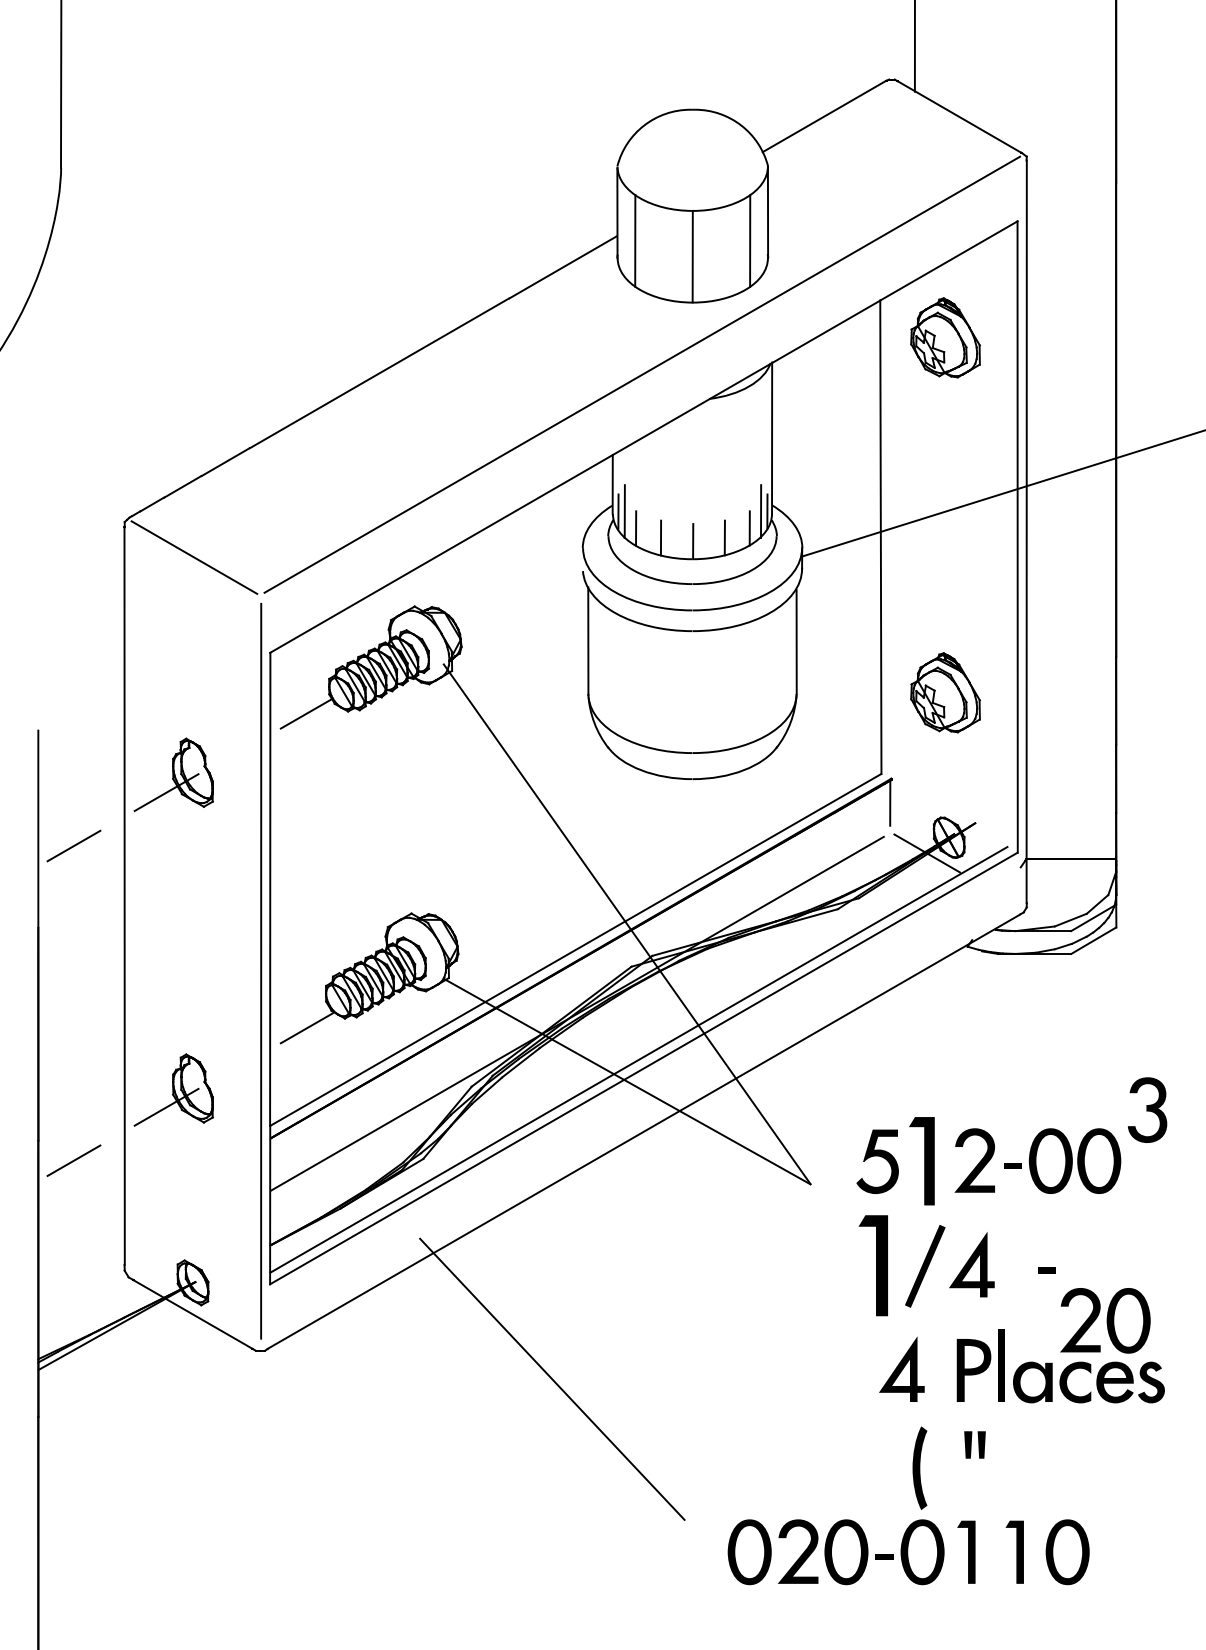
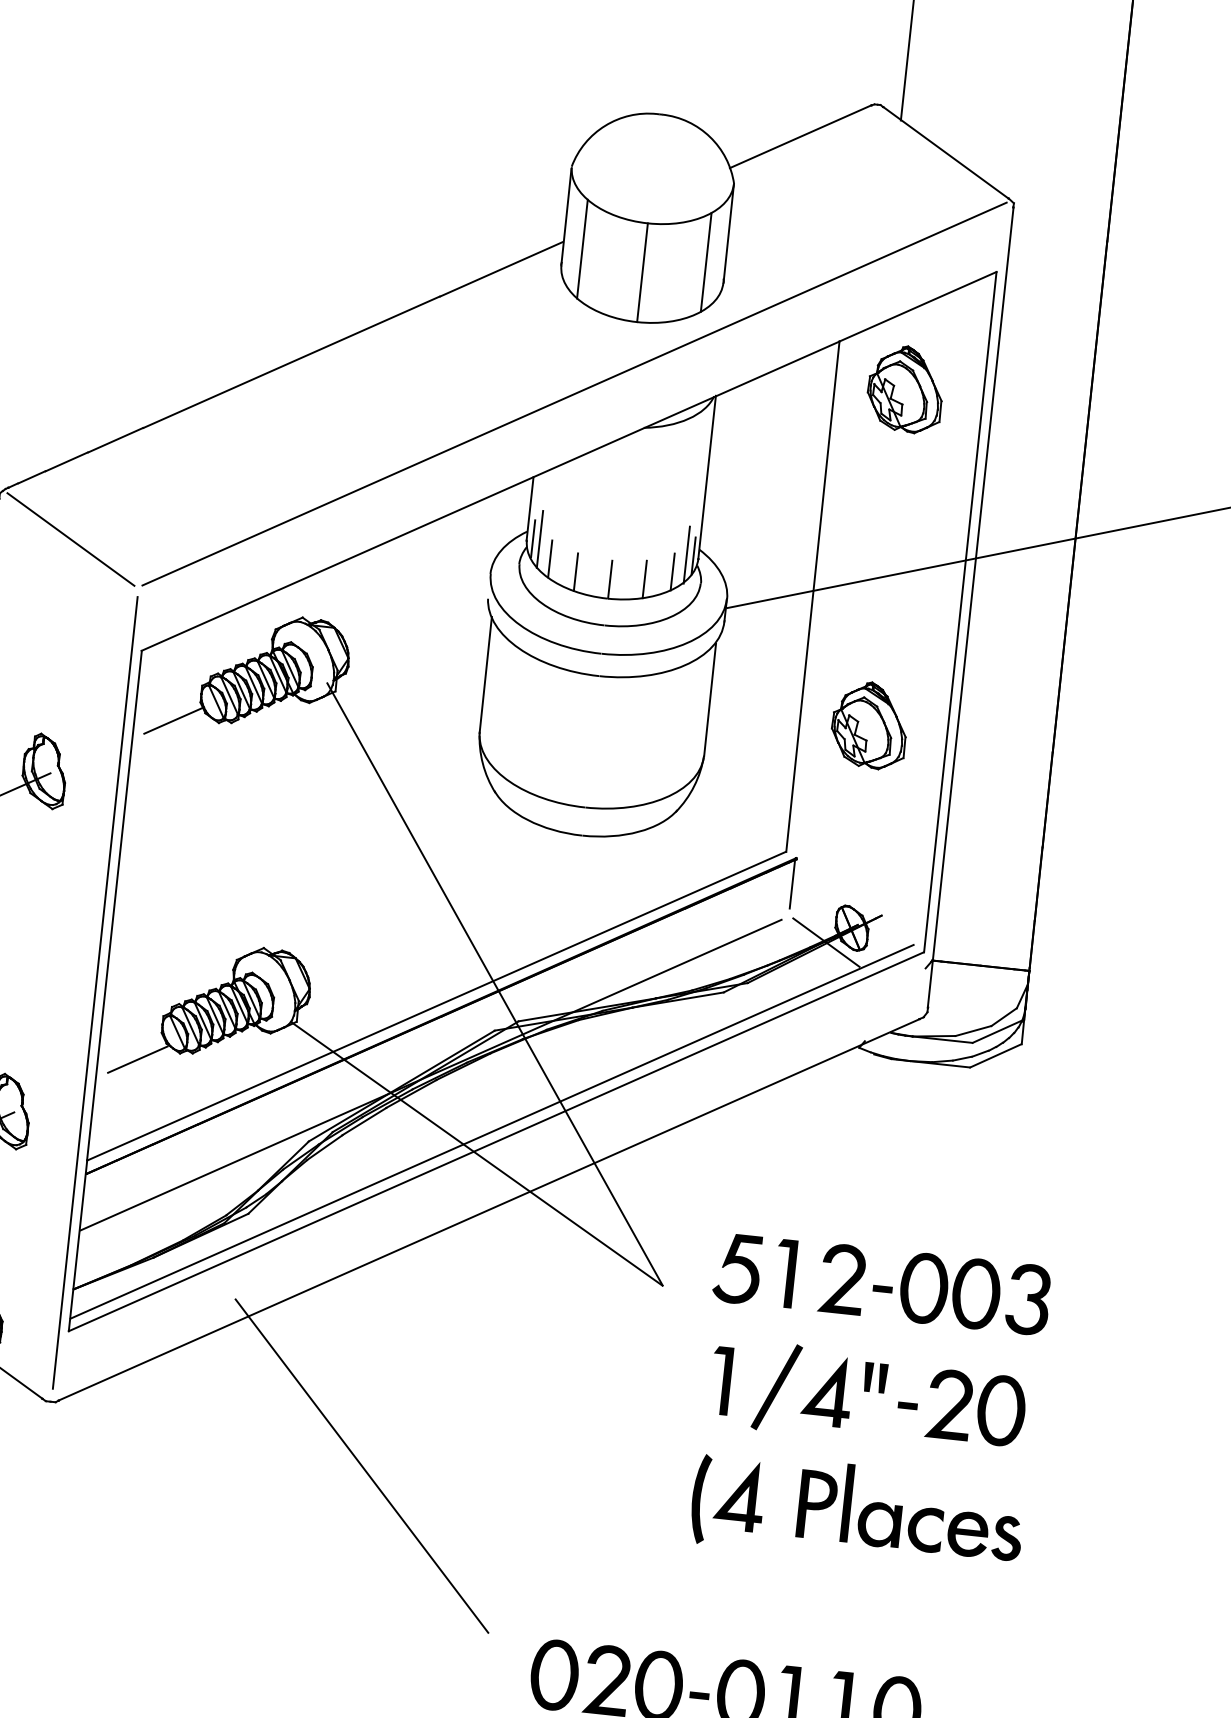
part: (945, 692) -> (869, 725), moved
part: (1147, 1109) -> (1028, 1298), moved
part: (921, 1160) -> (784, 1272), size x0.71
part: (873, 1265) -> (721, 1380), size x0.62
part: (1105, 1320) -> (976, 1407), moved
part: (974, 1444) -> (875, 1377), moved
part: (919, 1467) -> (699, 1498), moved

